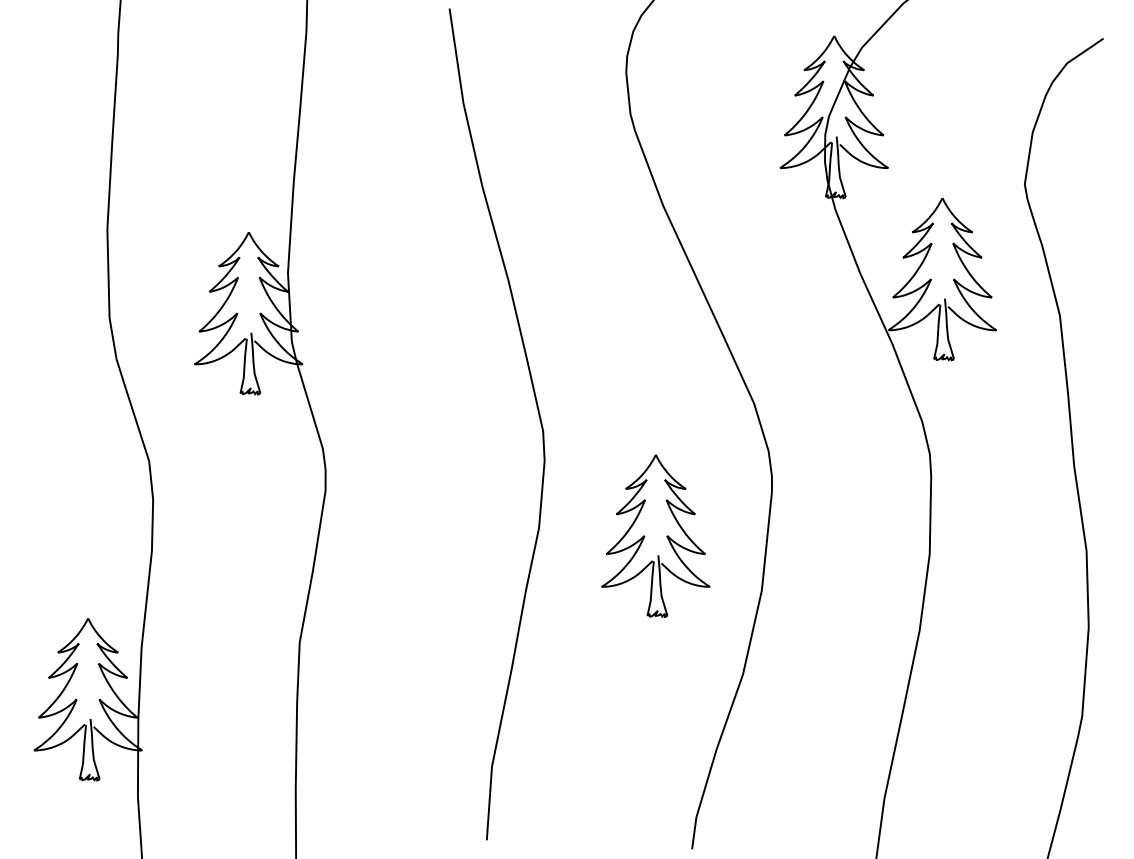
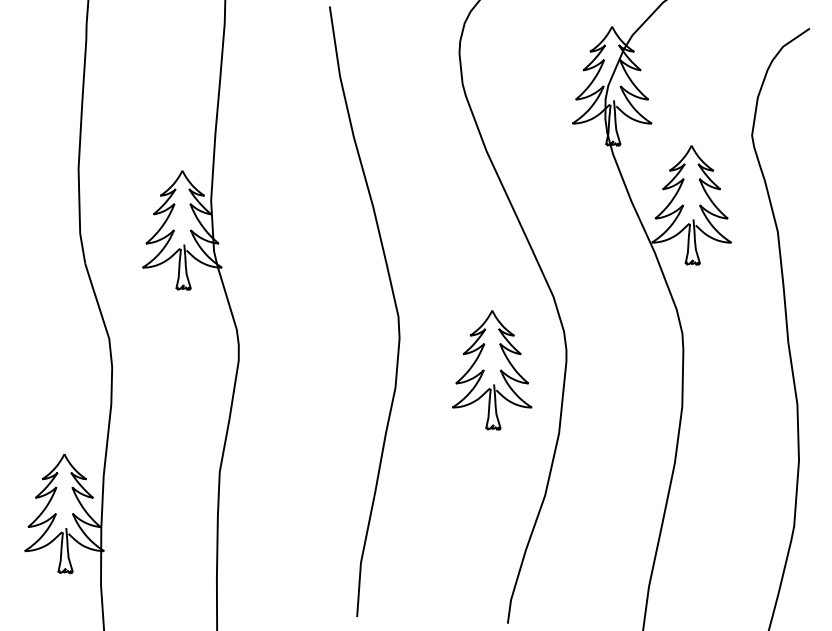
part: (655, 536) -> (491, 370), moved

